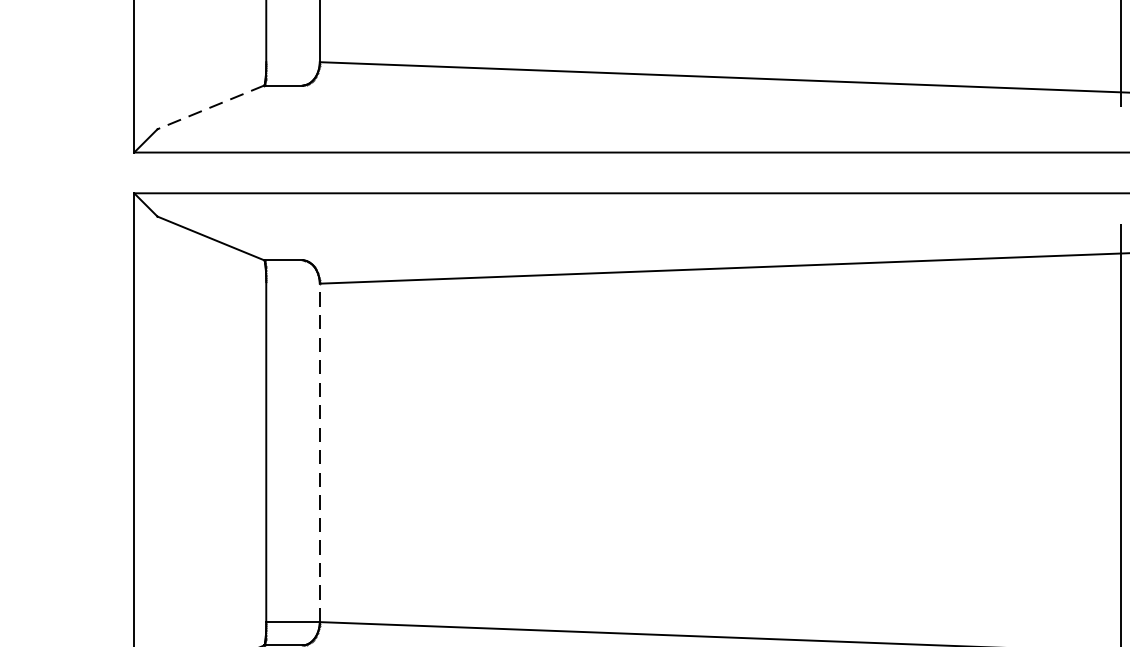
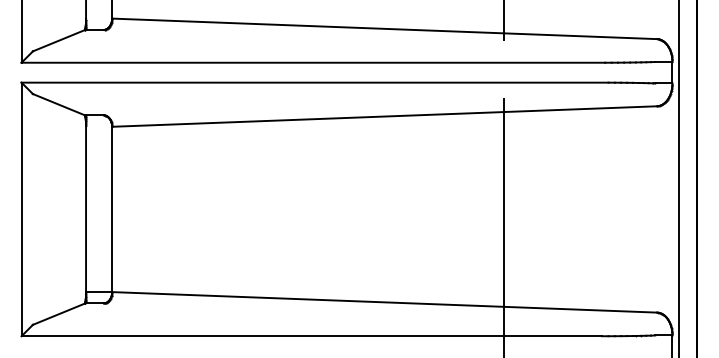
line: (209, 106) -> (58, 40), dashed -> solid
line: (320, 452) -> (112, 209), dashed -> solid

